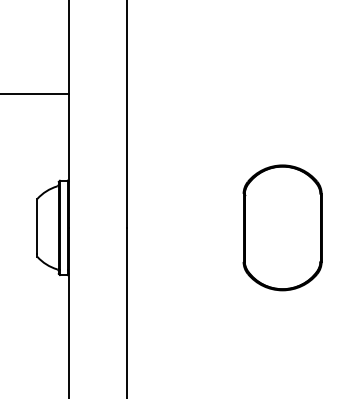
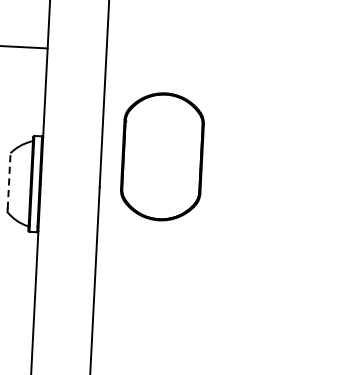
line: (37, 225) -> (9, 180), solid -> dashed
part: (282, 227) -> (162, 156), moved

